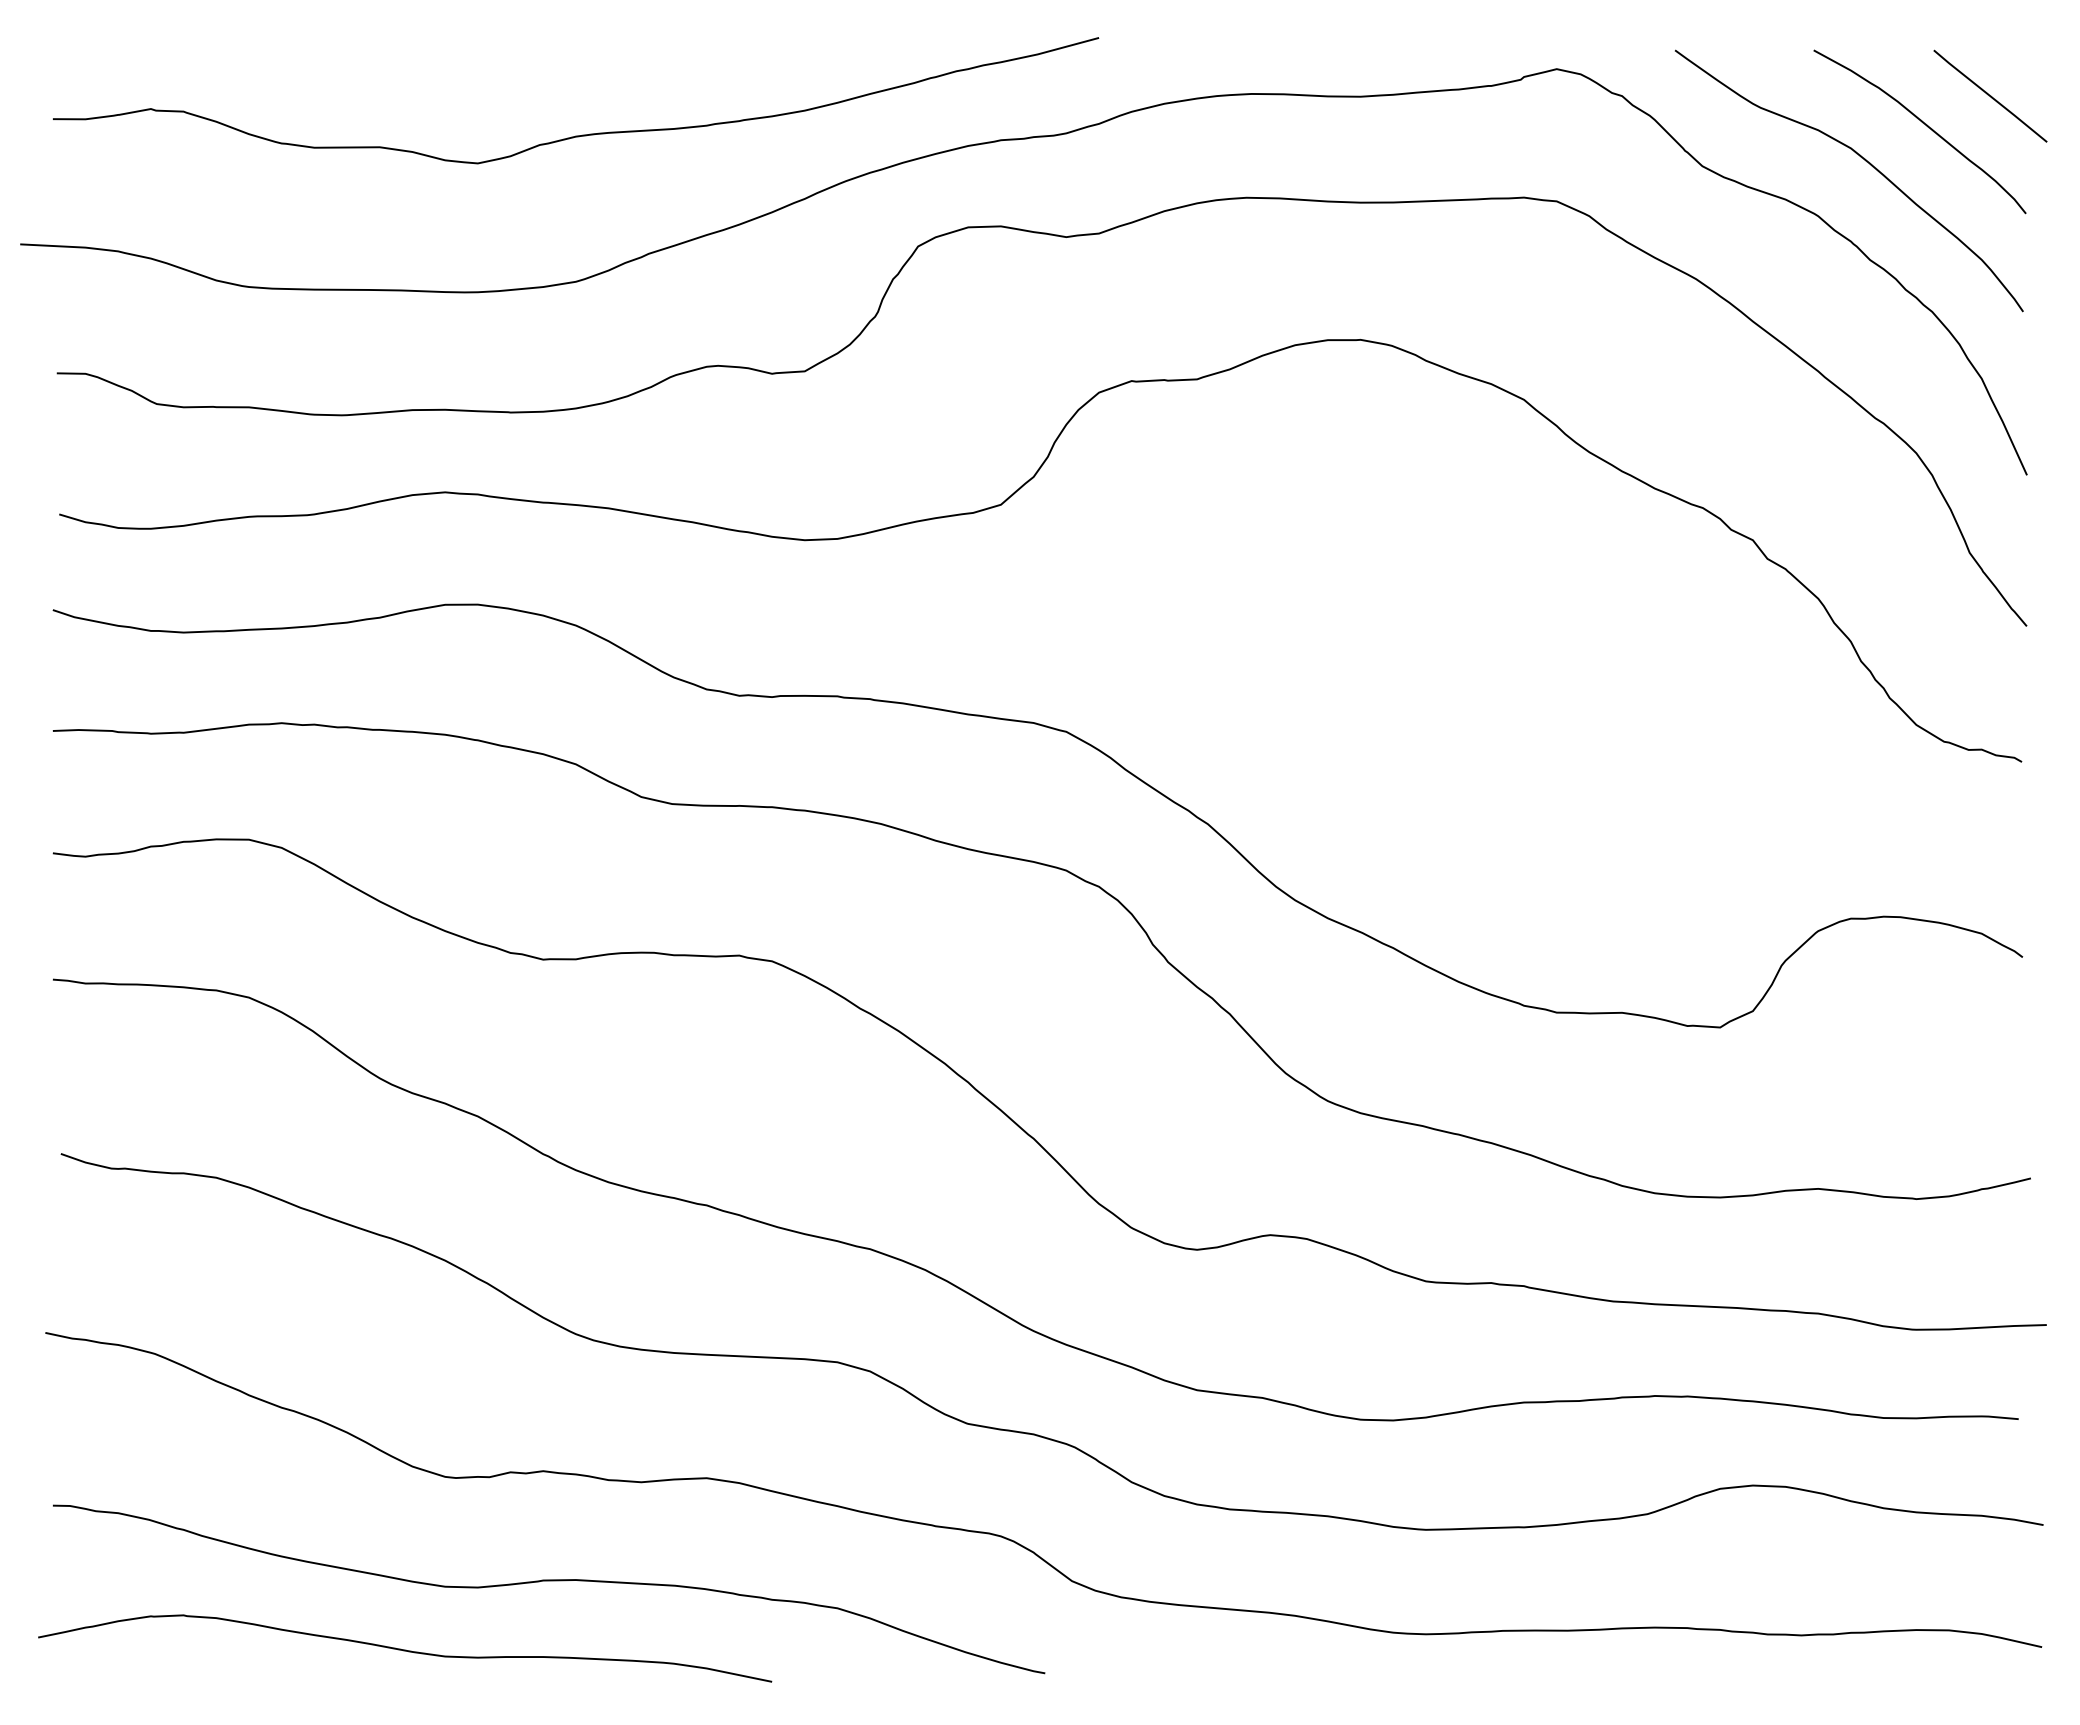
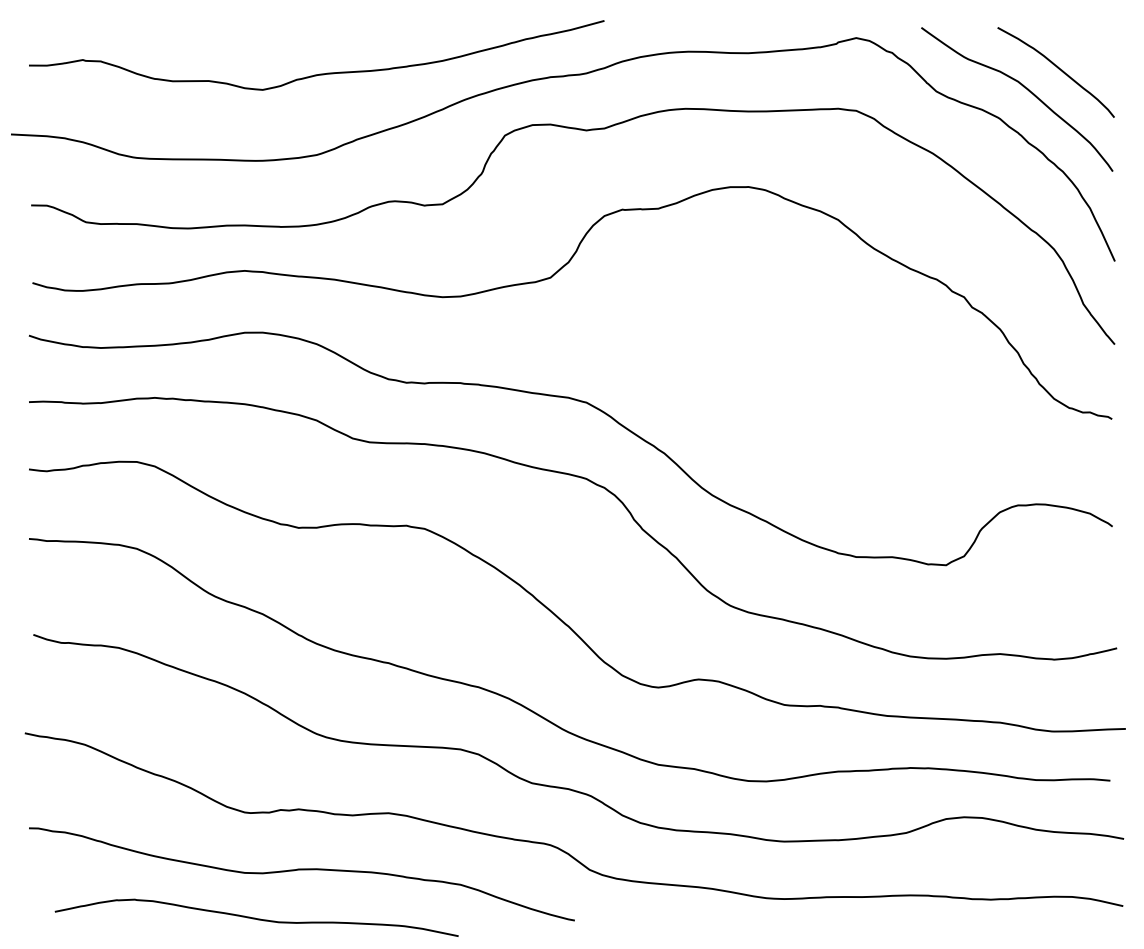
line: (1989, 95) -> (1094, 52), removed
curve: (402, 1647) -> (255, 917), moved

